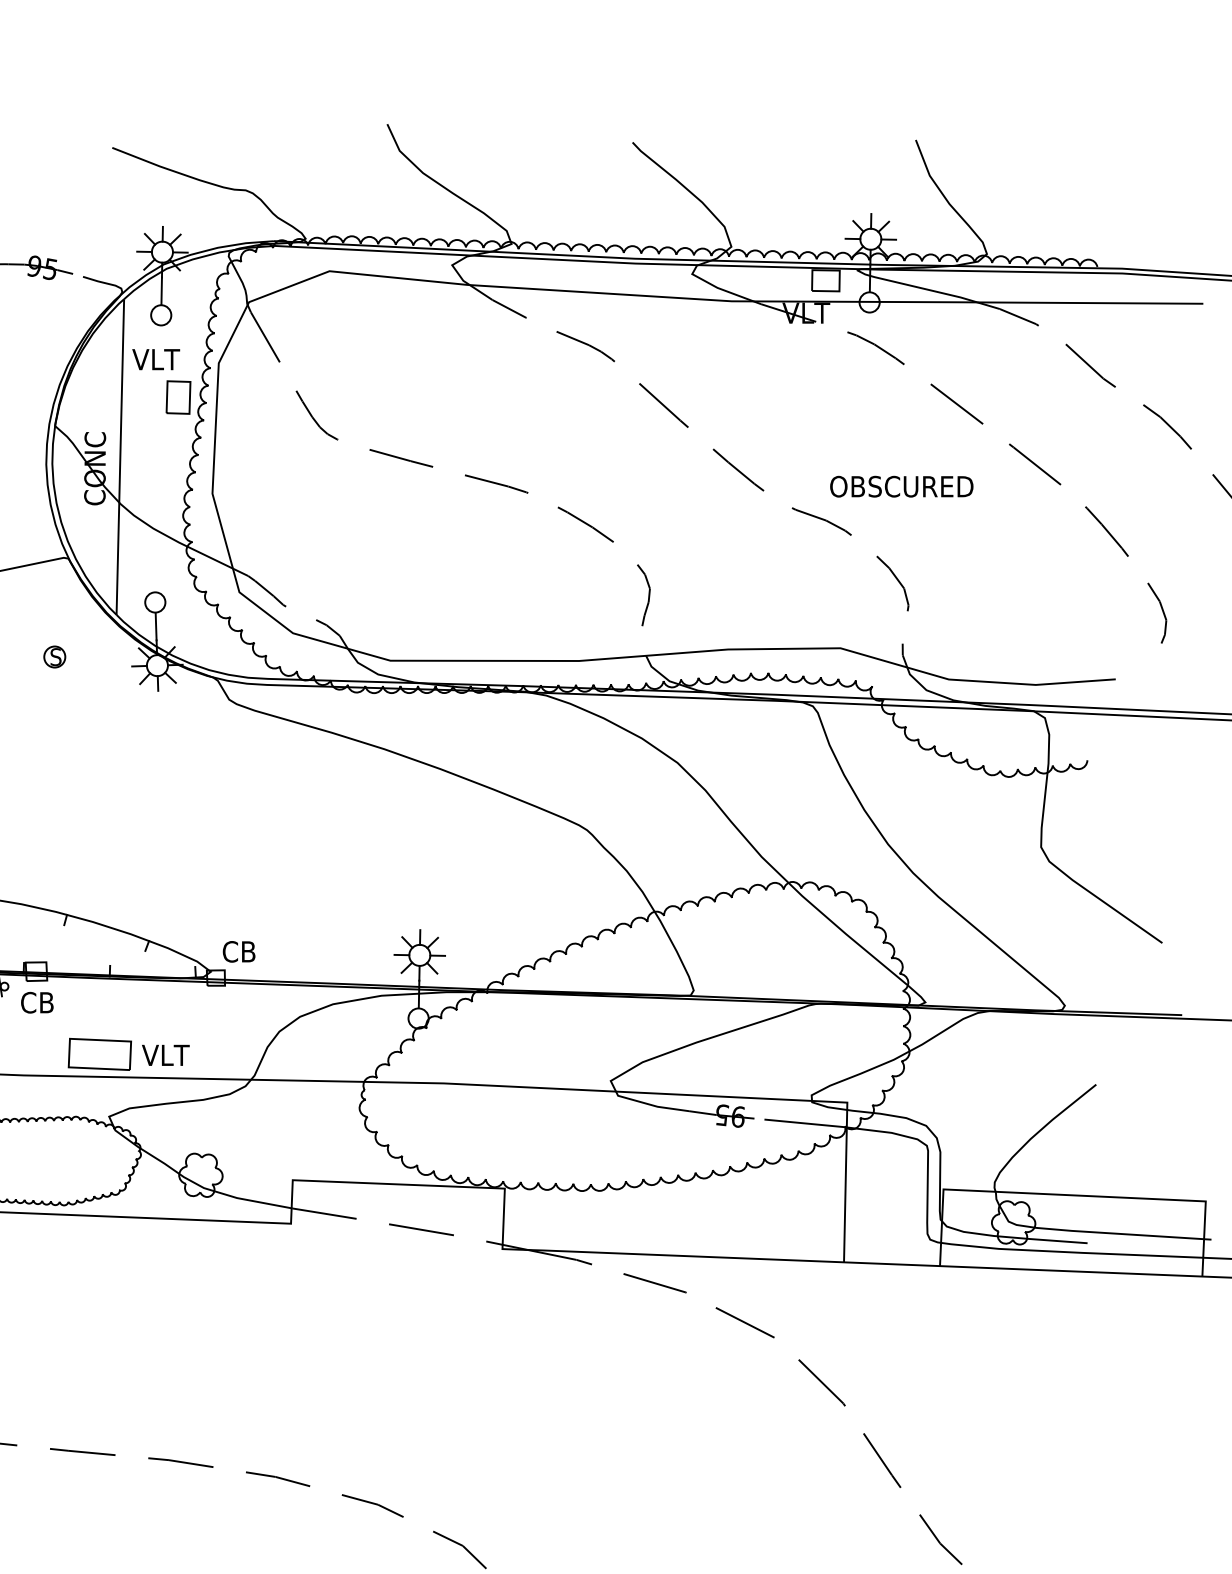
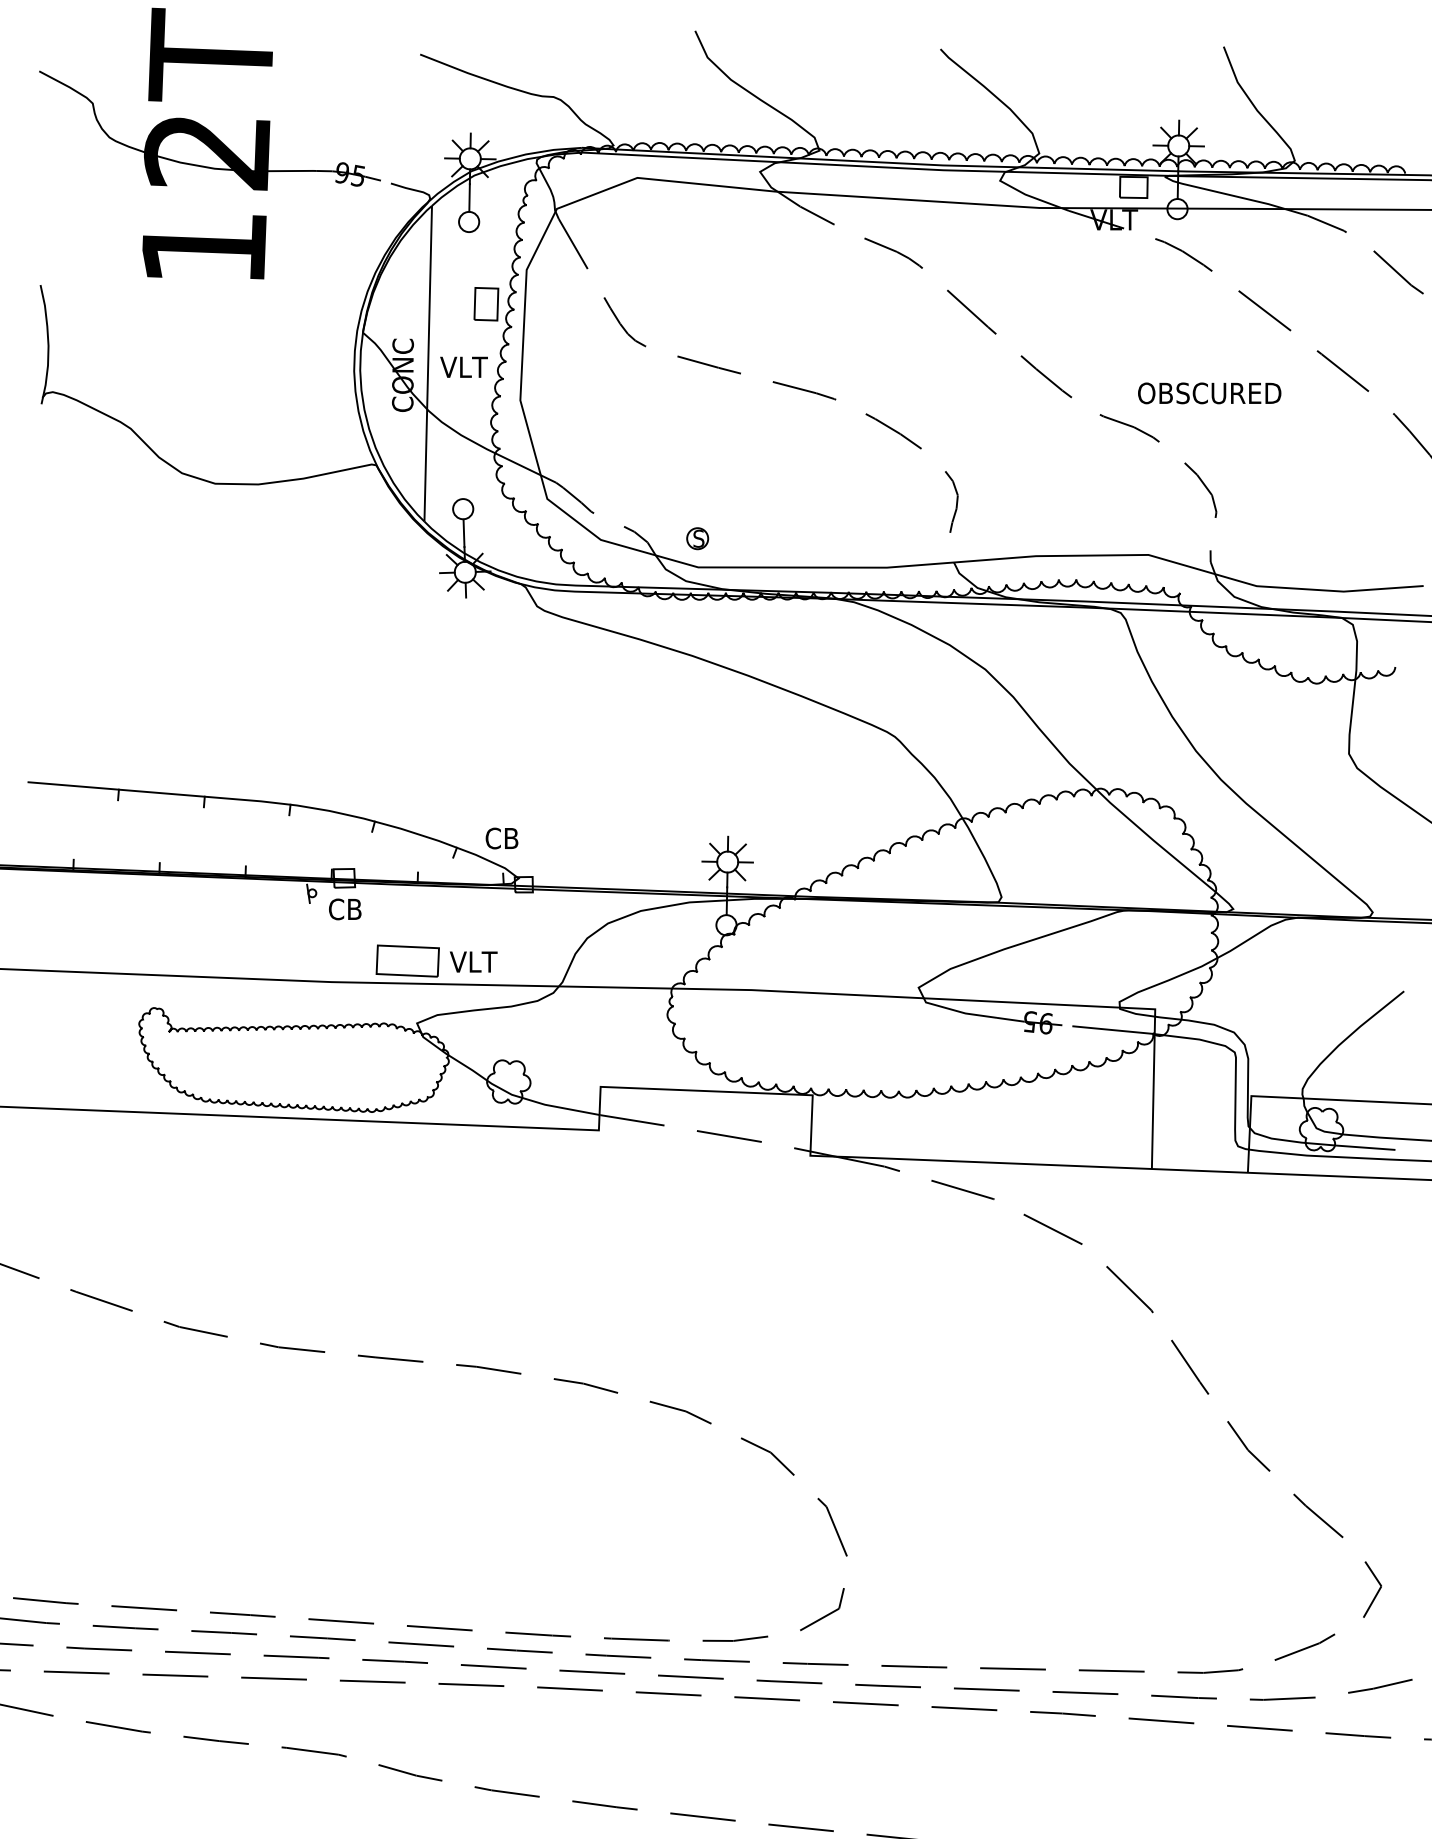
text: (155, 358) -> (463, 366), moved
part: (54, 656) -> (697, 538), moved
text: (238, 951) -> (501, 838), moved

